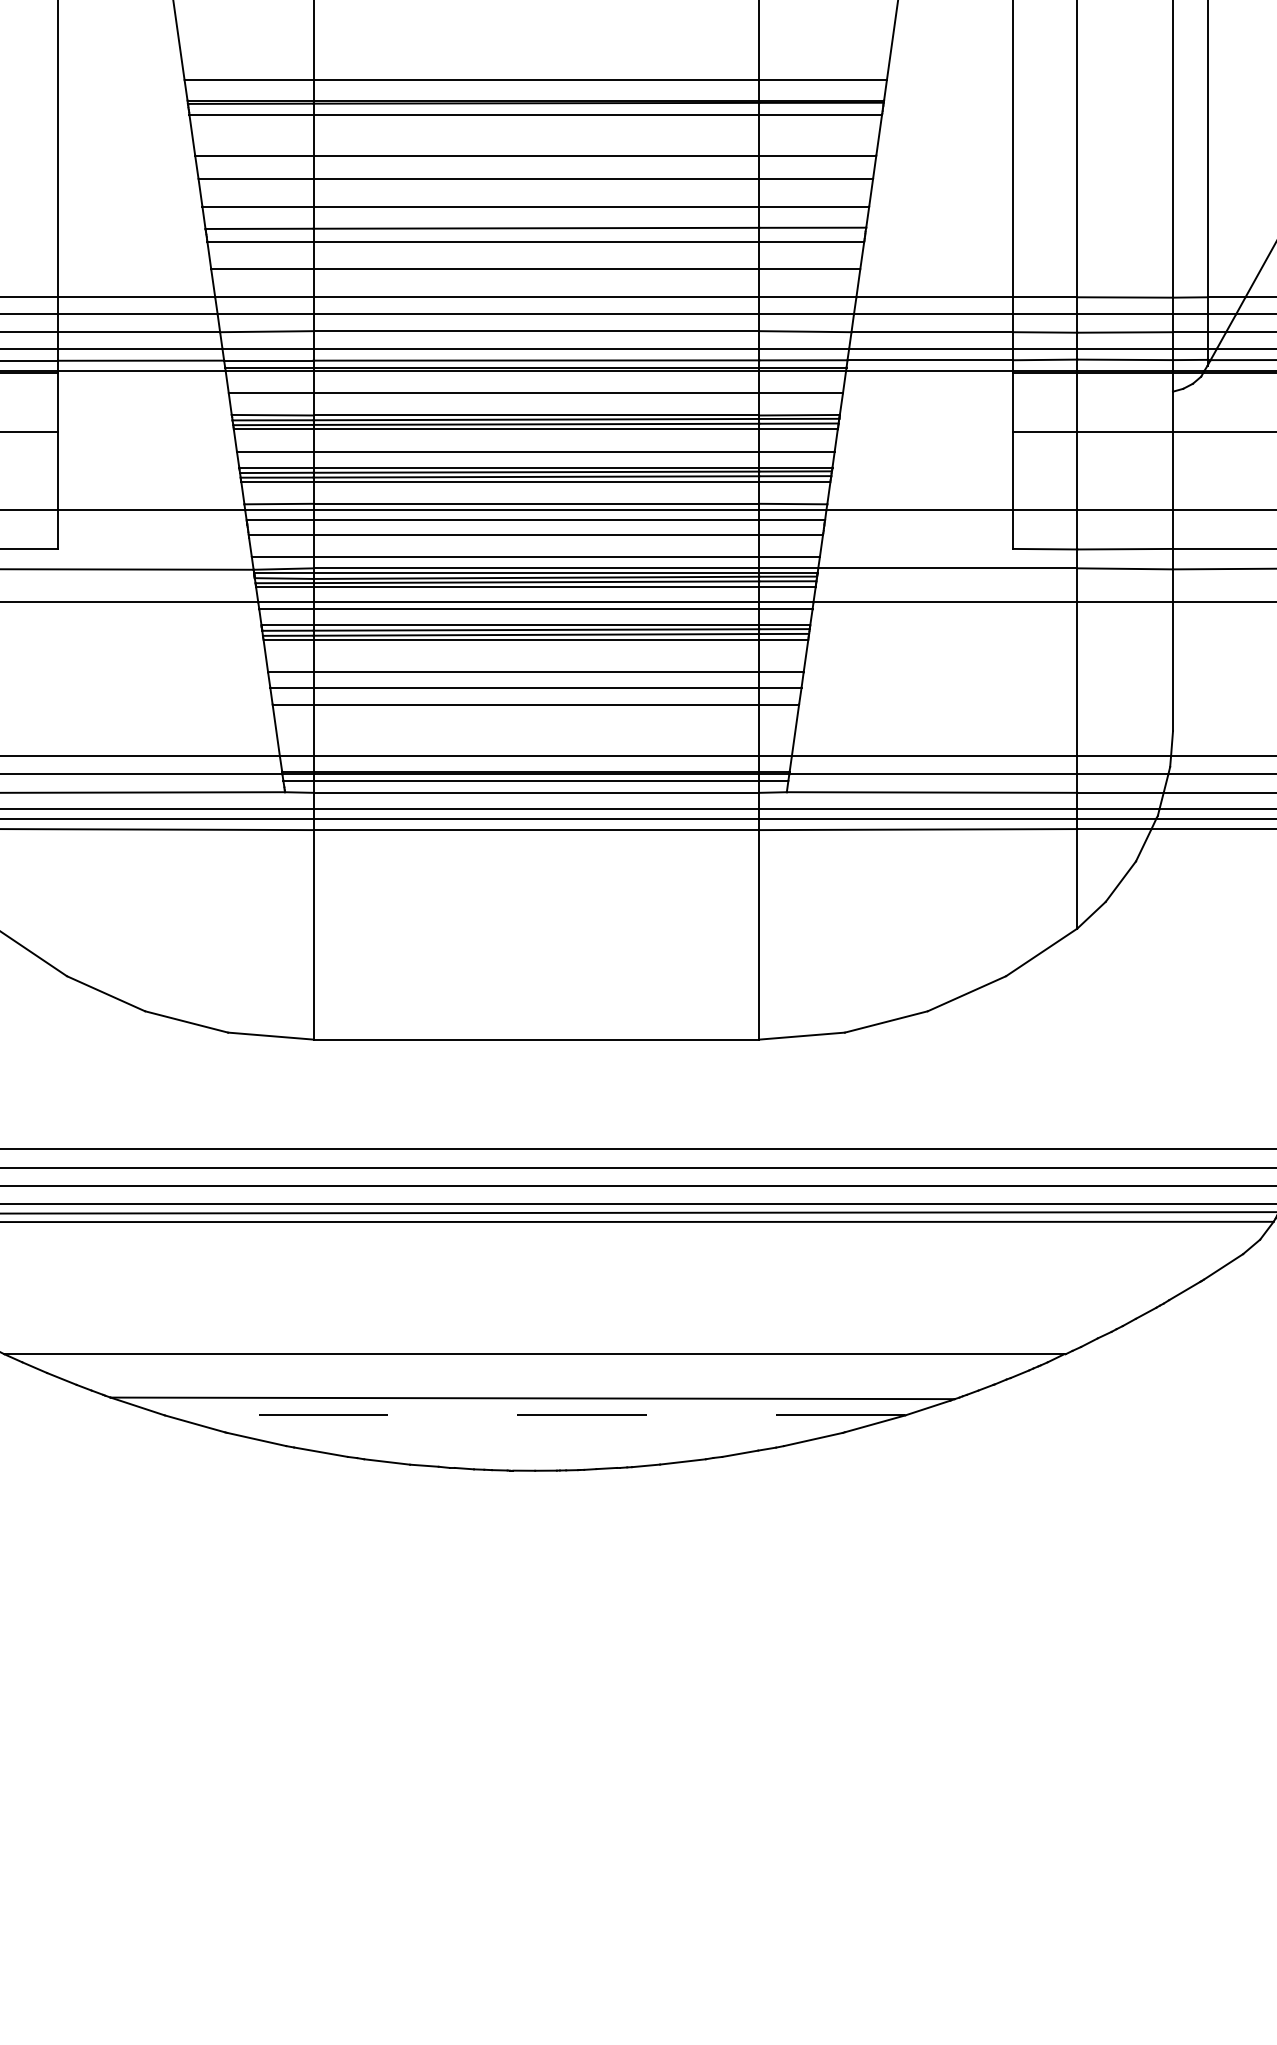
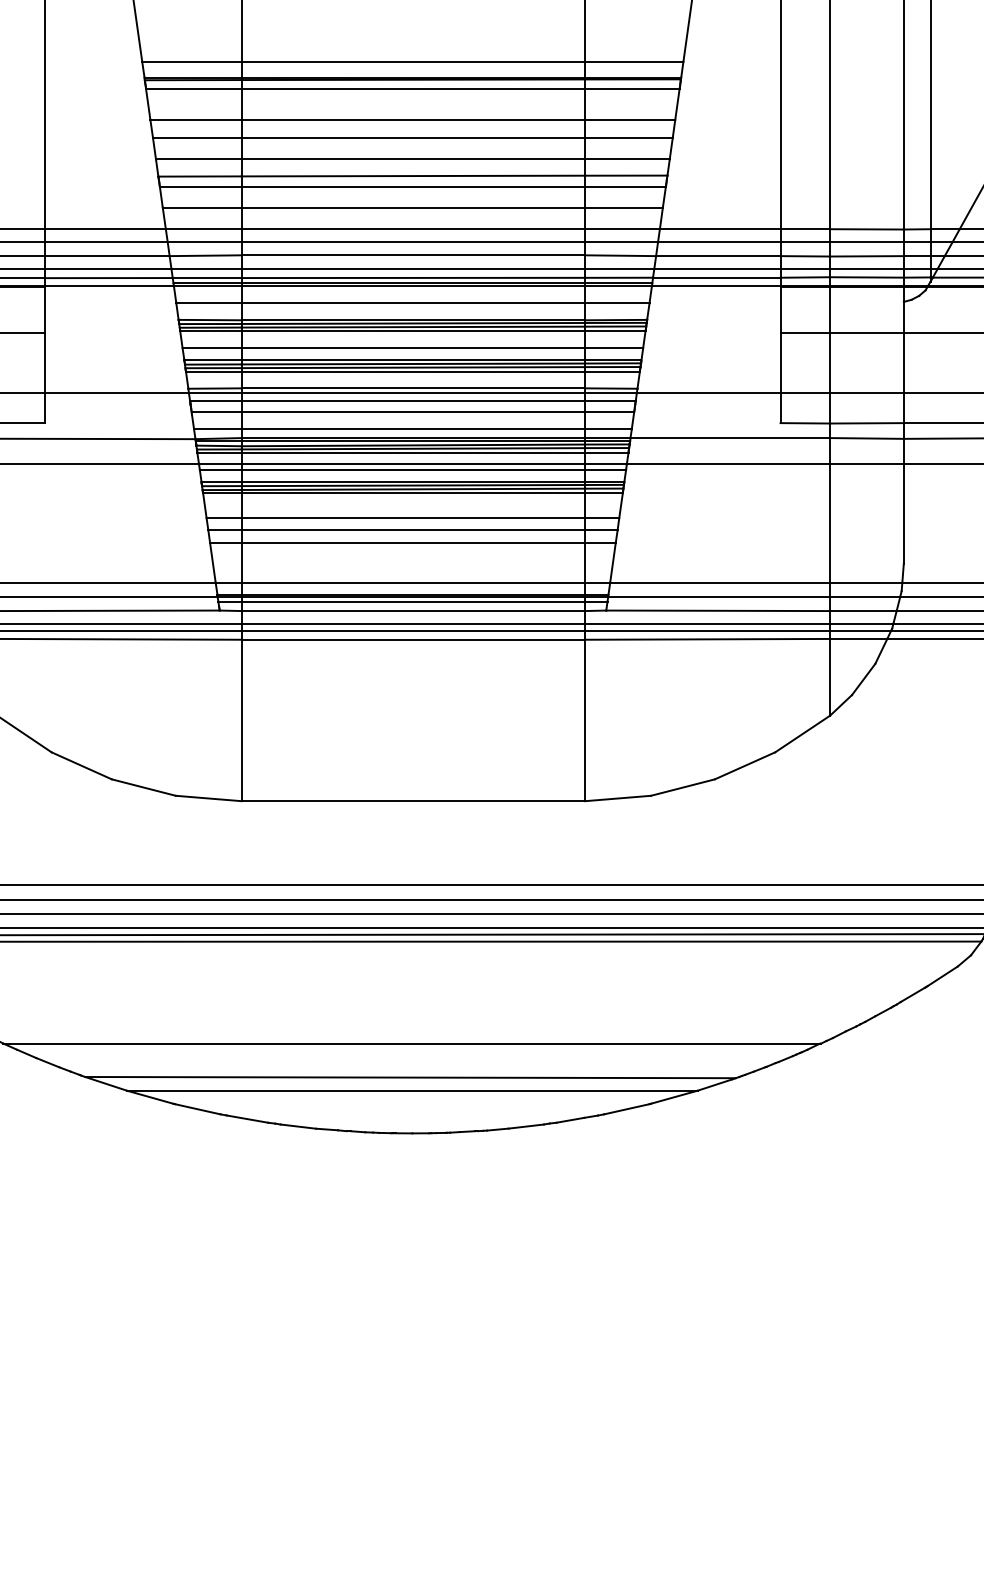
line: (534, 1415) -> (411, 1090), dashed -> solid

